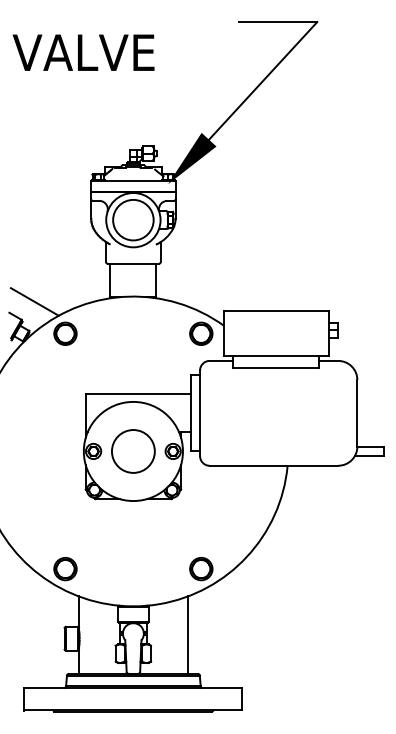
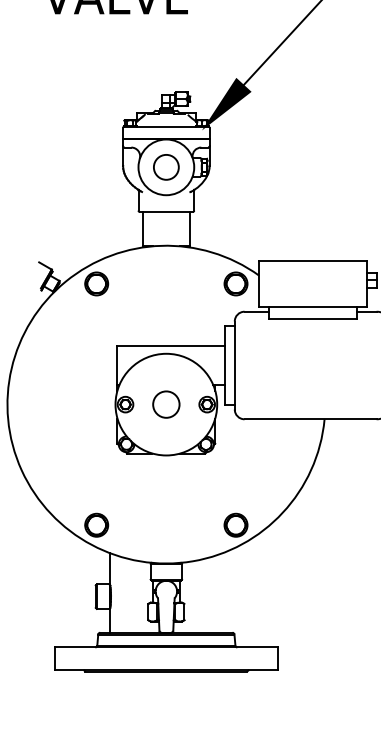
circle: (133, 219) -> (166, 166), size x0.6
line: (34, 301) -> (64, 250), removed
circle: (132, 451) -> (165, 404), size x0.6
line: (187, 634) -> (221, 592), removed

